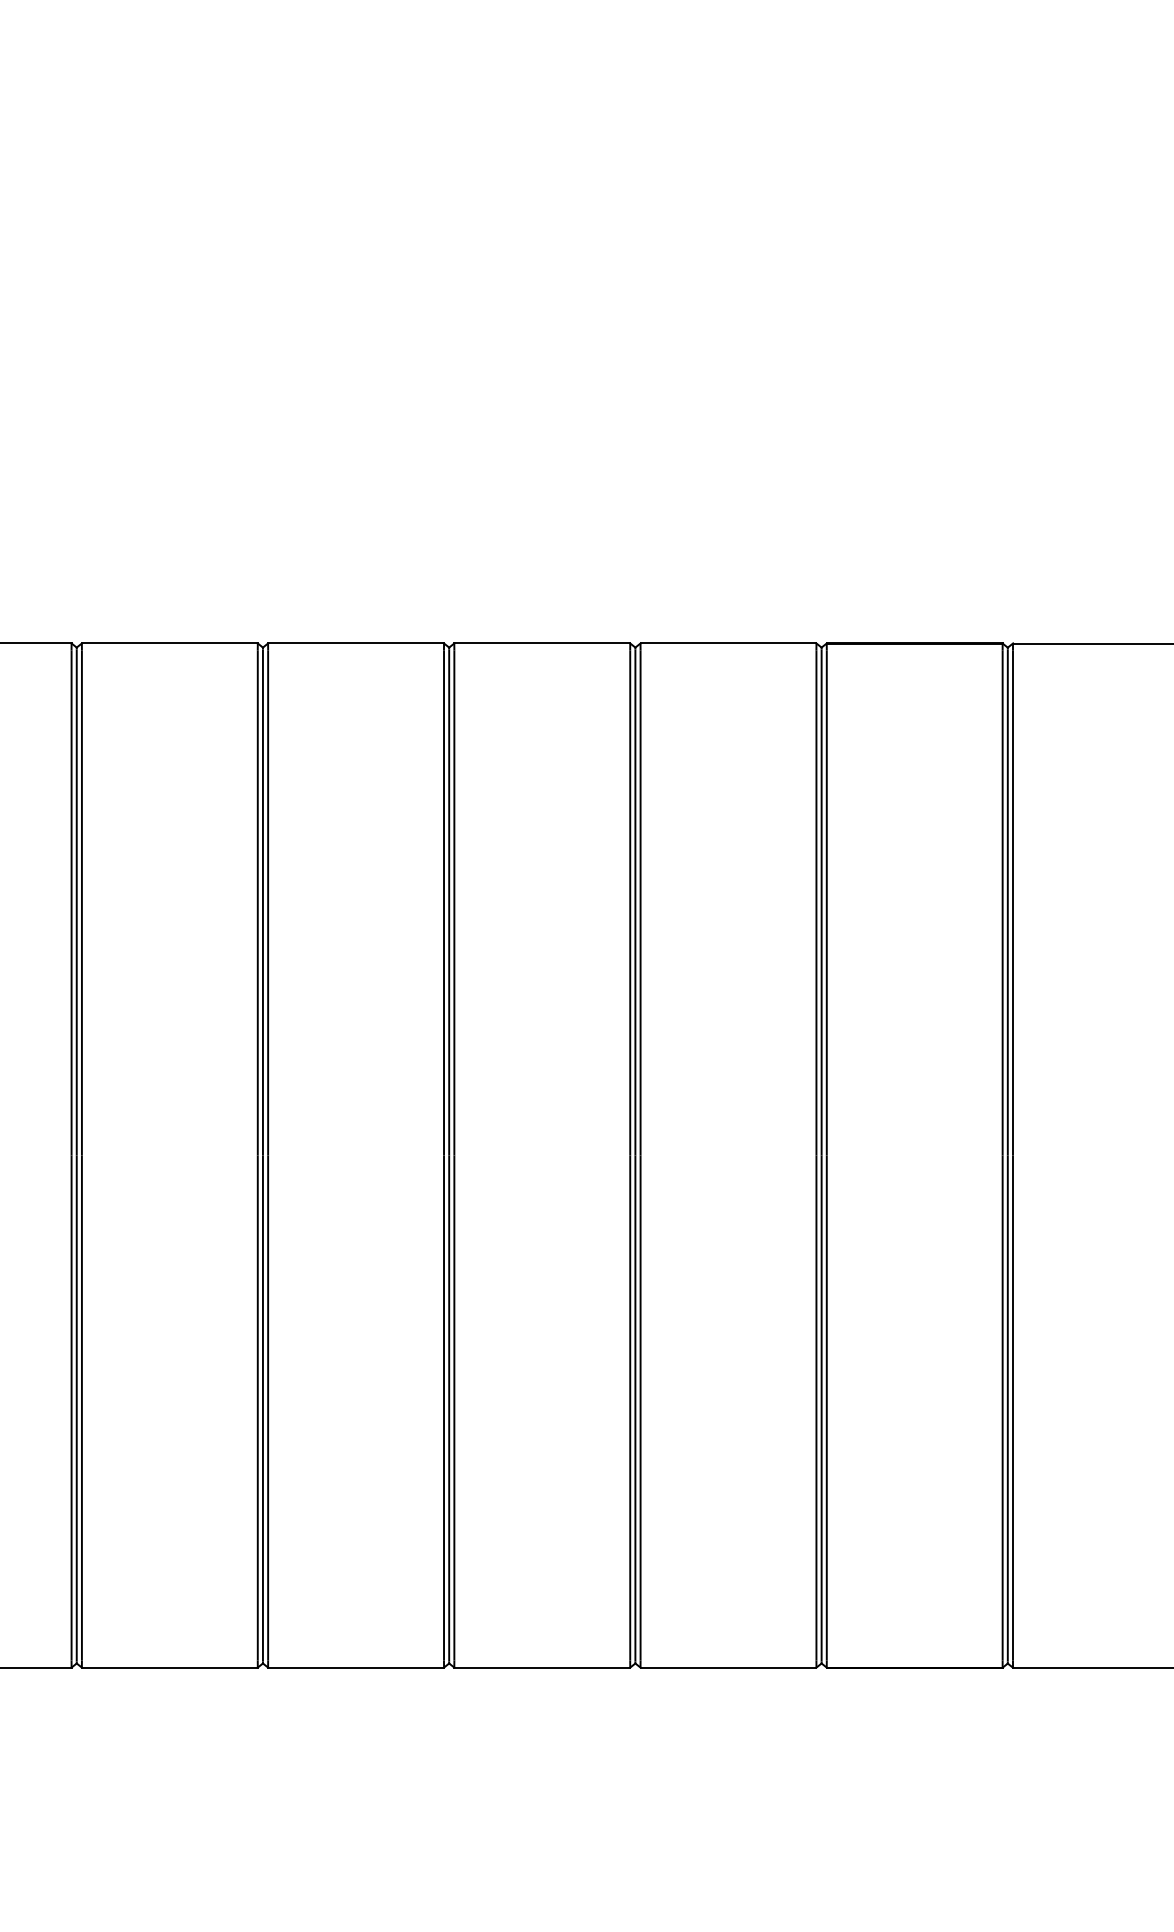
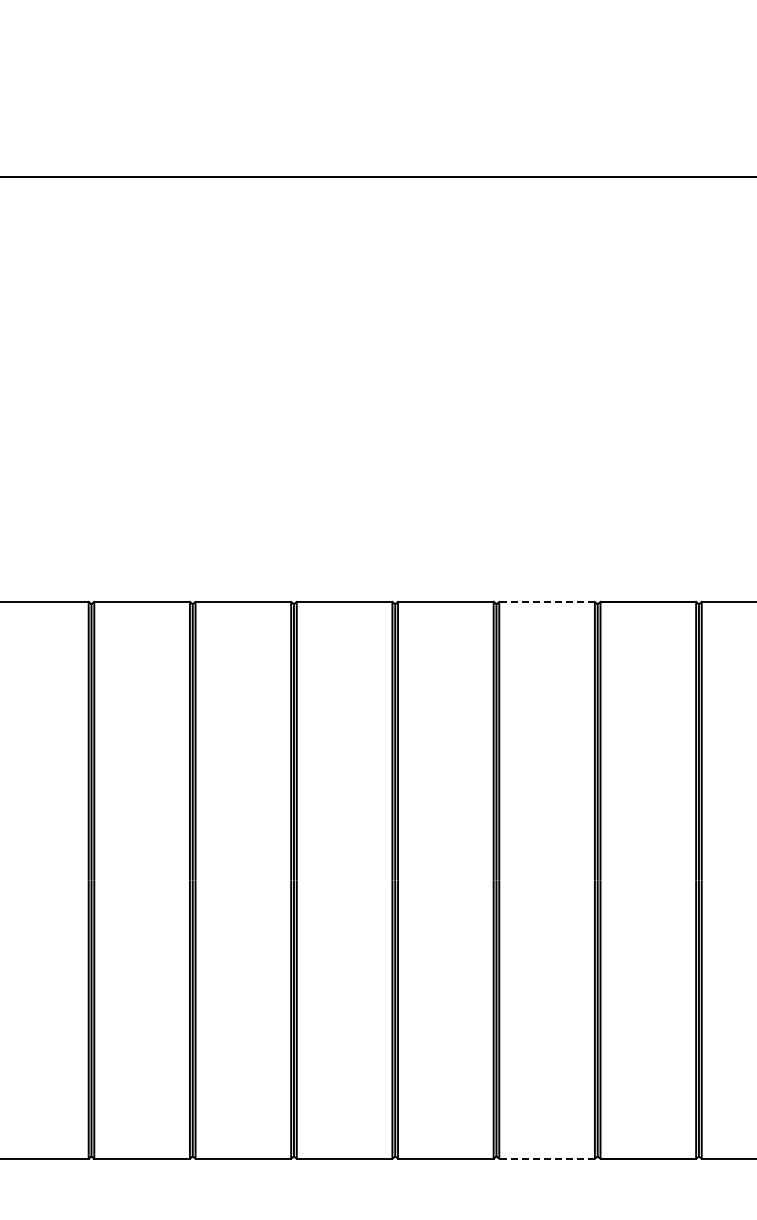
line: (729, 642) -> (547, 601), solid -> dashed
line: (729, 1667) -> (547, 1158), solid -> dashed

